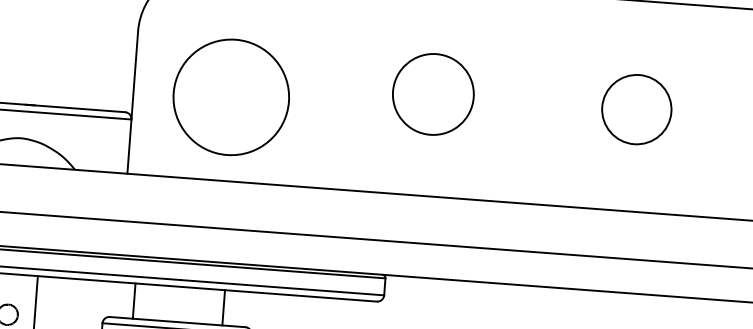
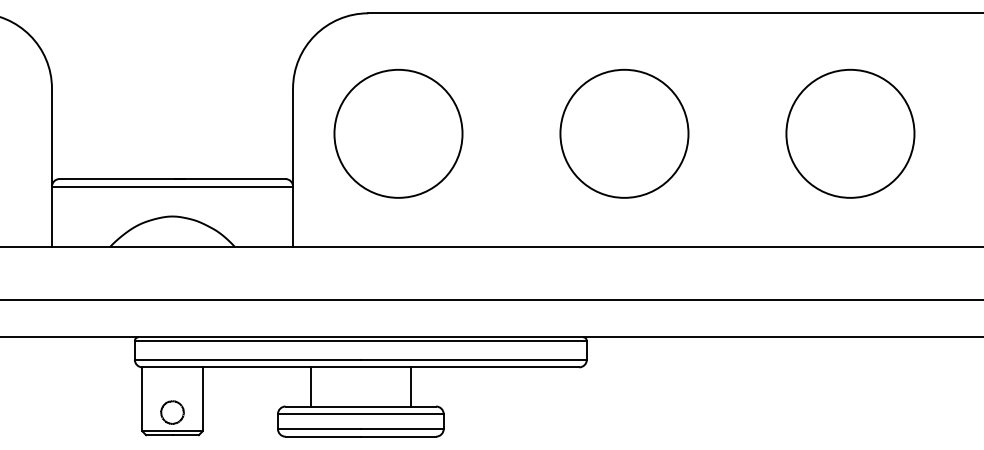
circle: (433, 94) -> (624, 133), size x1.43
circle: (231, 97) -> (398, 133), moved
circle: (636, 109) -> (850, 133), size x1.67

